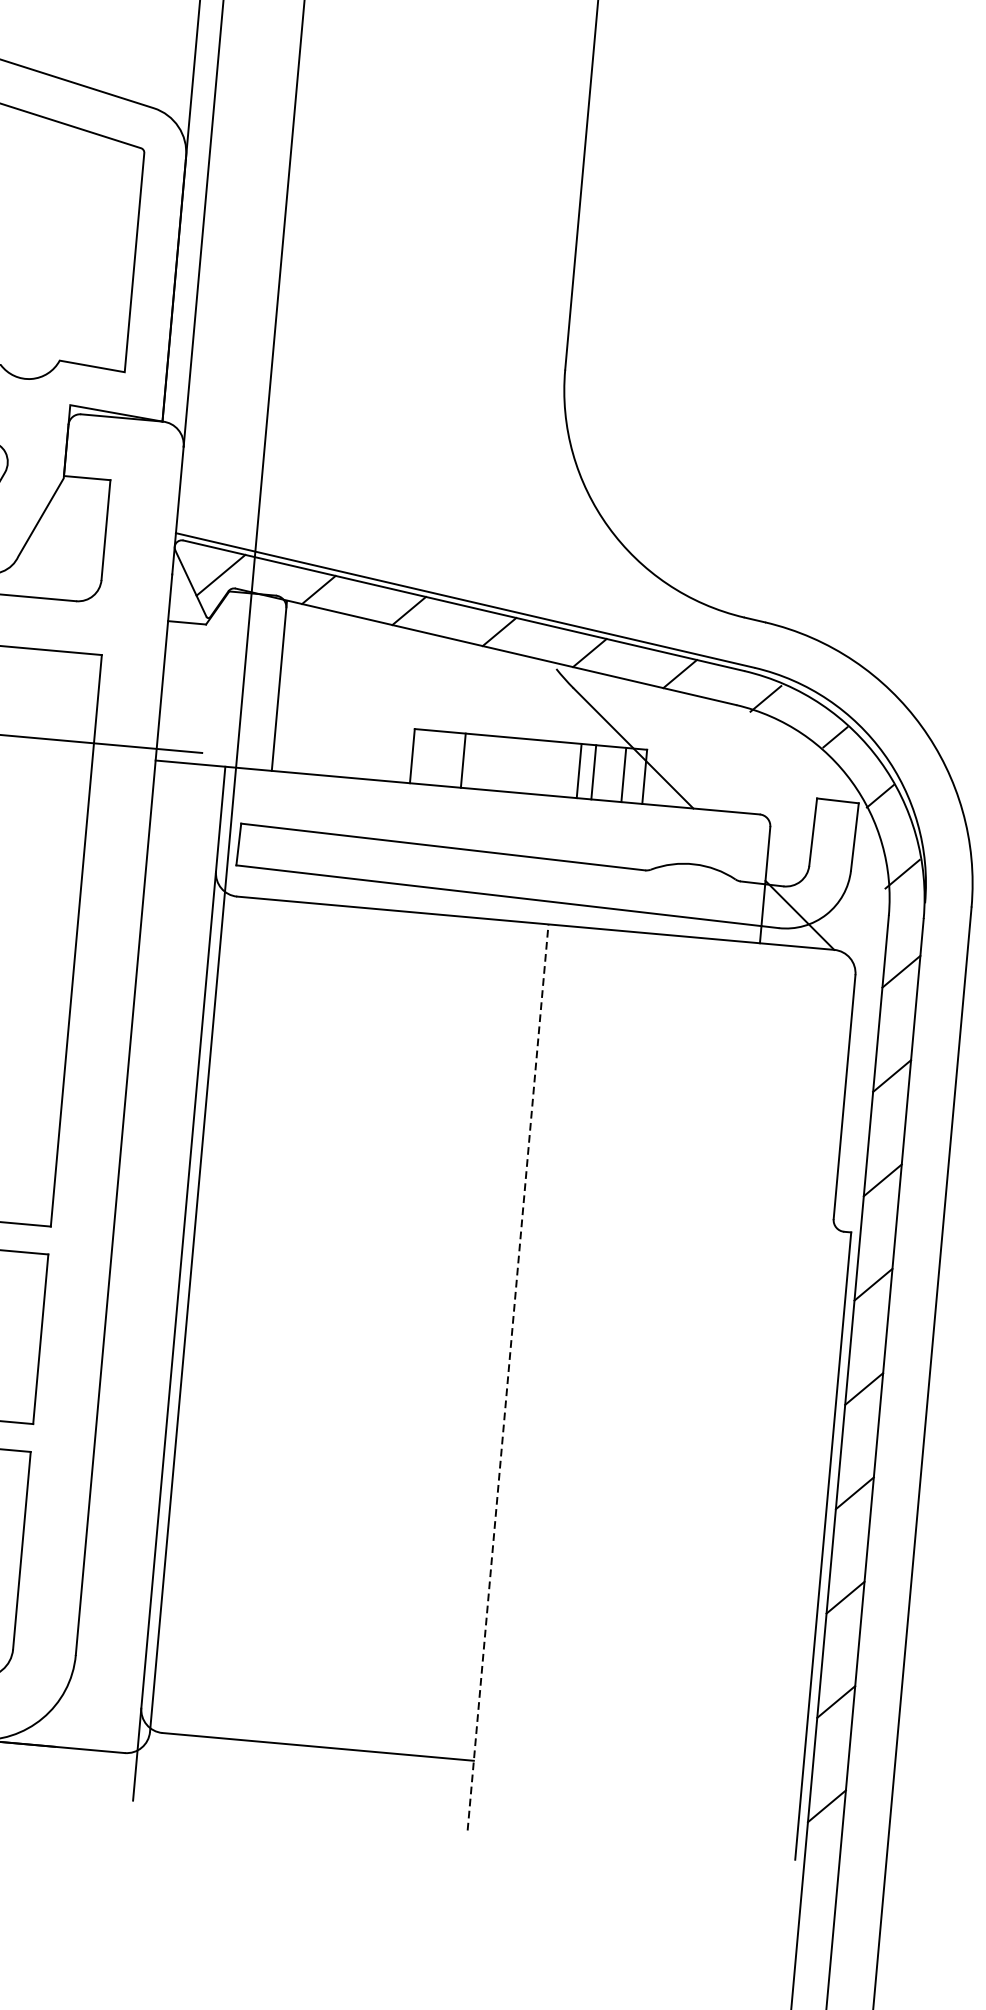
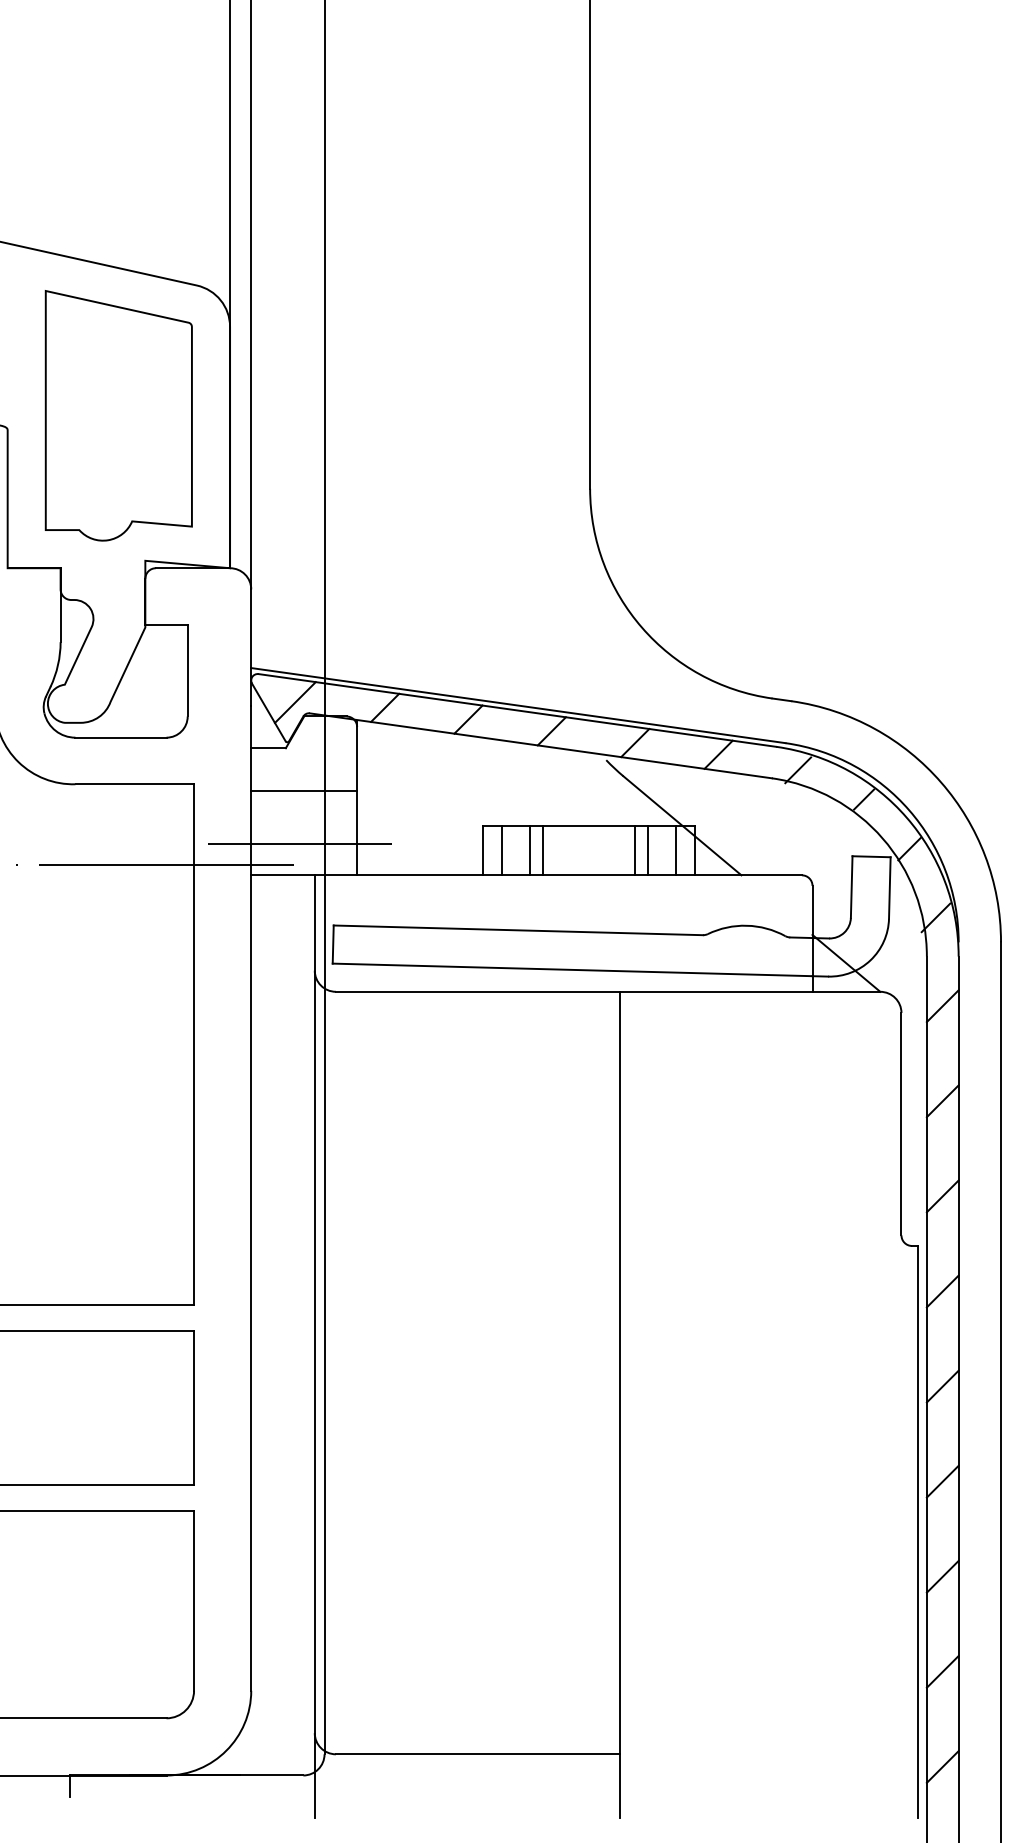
line: (222, 672) -> (304, 790), added
line: (211, 730) -> (299, 843), added
line: (433, 757) -> (502, 850), added
line: (477, 761) -> (542, 850), added
line: (507, 1377) -> (619, 1404), dashed -> solid

